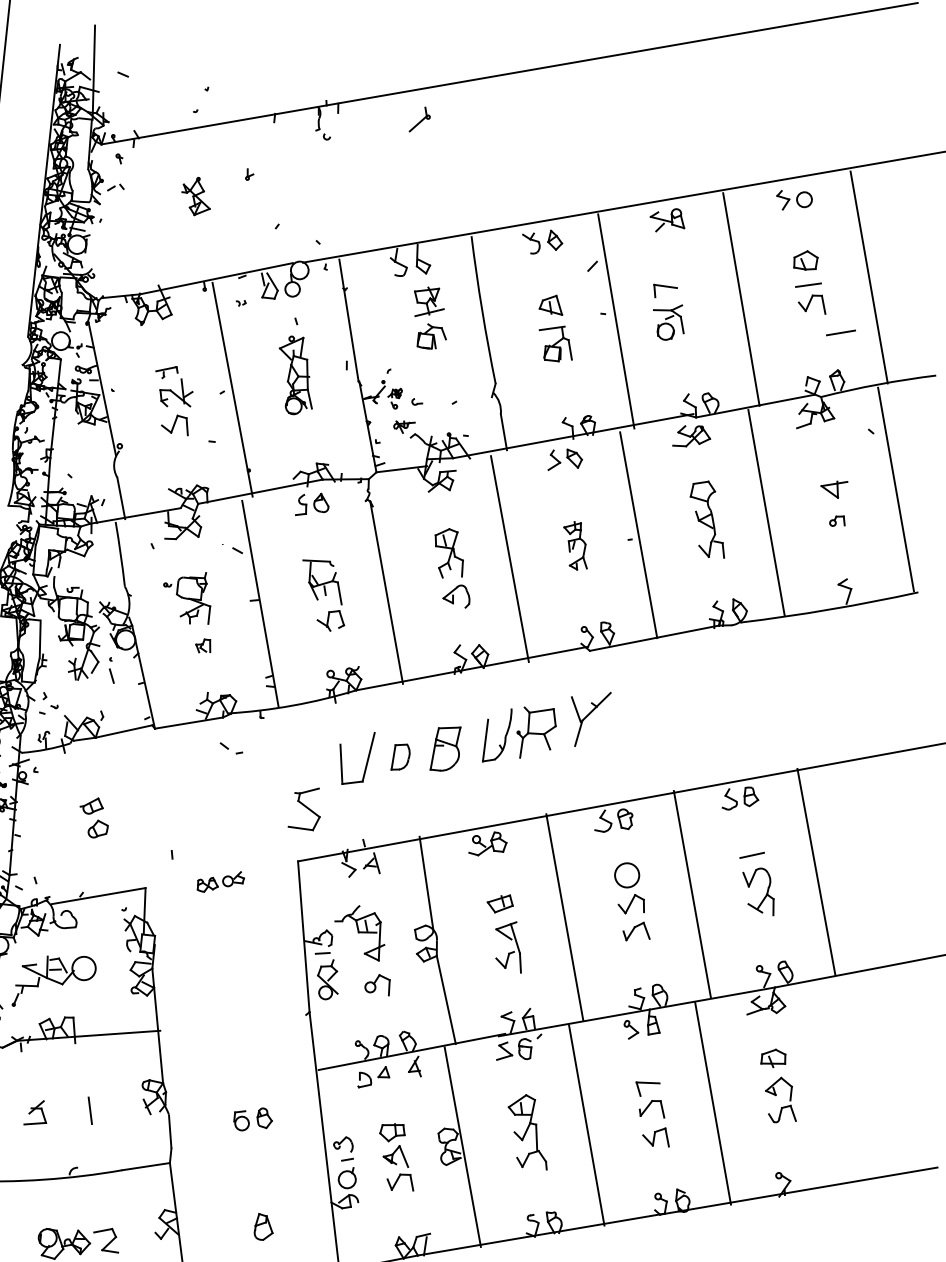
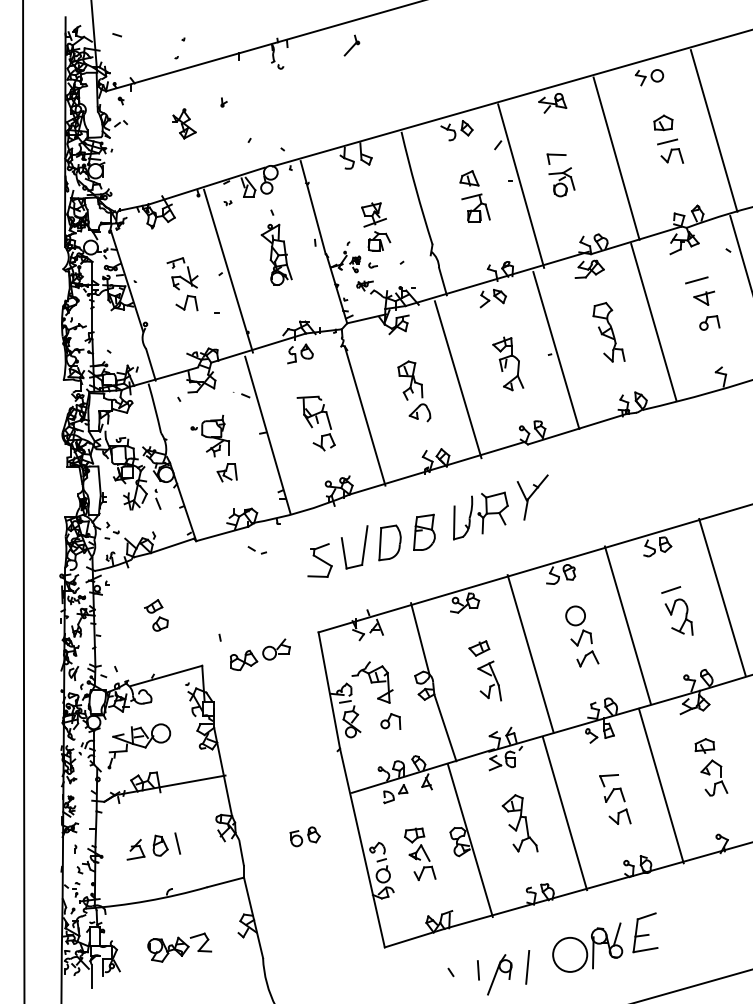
part: (430, 317) -> (376, 226), moved
line: (840, 333) -> (696, 280), moved
part: (837, 520) -> (709, 322), size x1.67
part: (576, 545) -> (508, 363), size x1.43
part: (202, 645) -> (226, 472), size x1.67
part: (400, 756) -> (389, 542), size x1.67
part: (304, 808) -> (319, 560), moved
part: (219, 881) -> (259, 654), size x1.67
part: (264, 1226) -> (160, 845), moved

